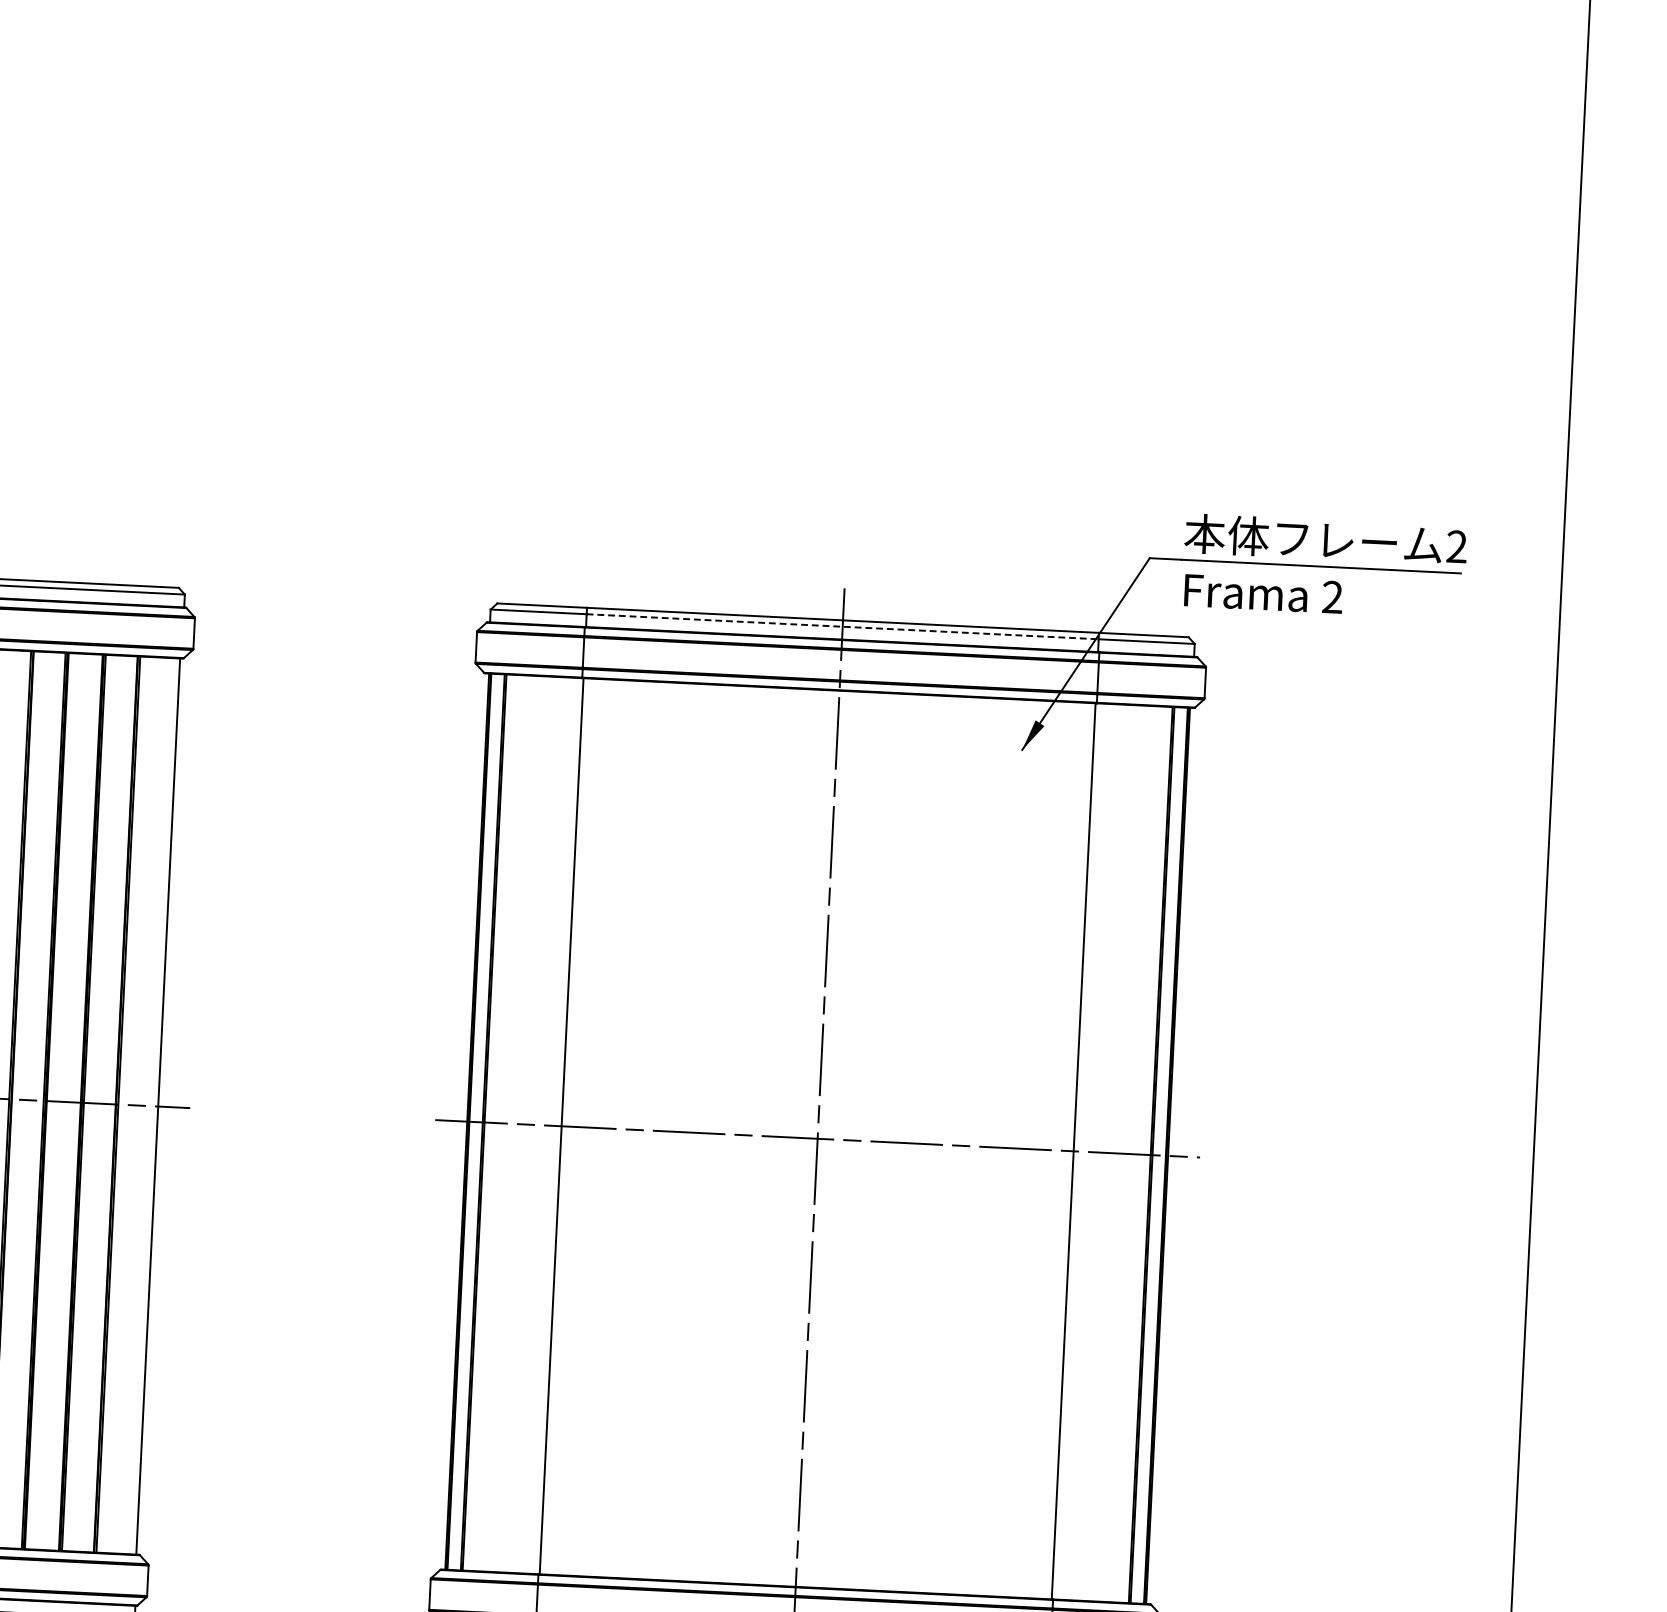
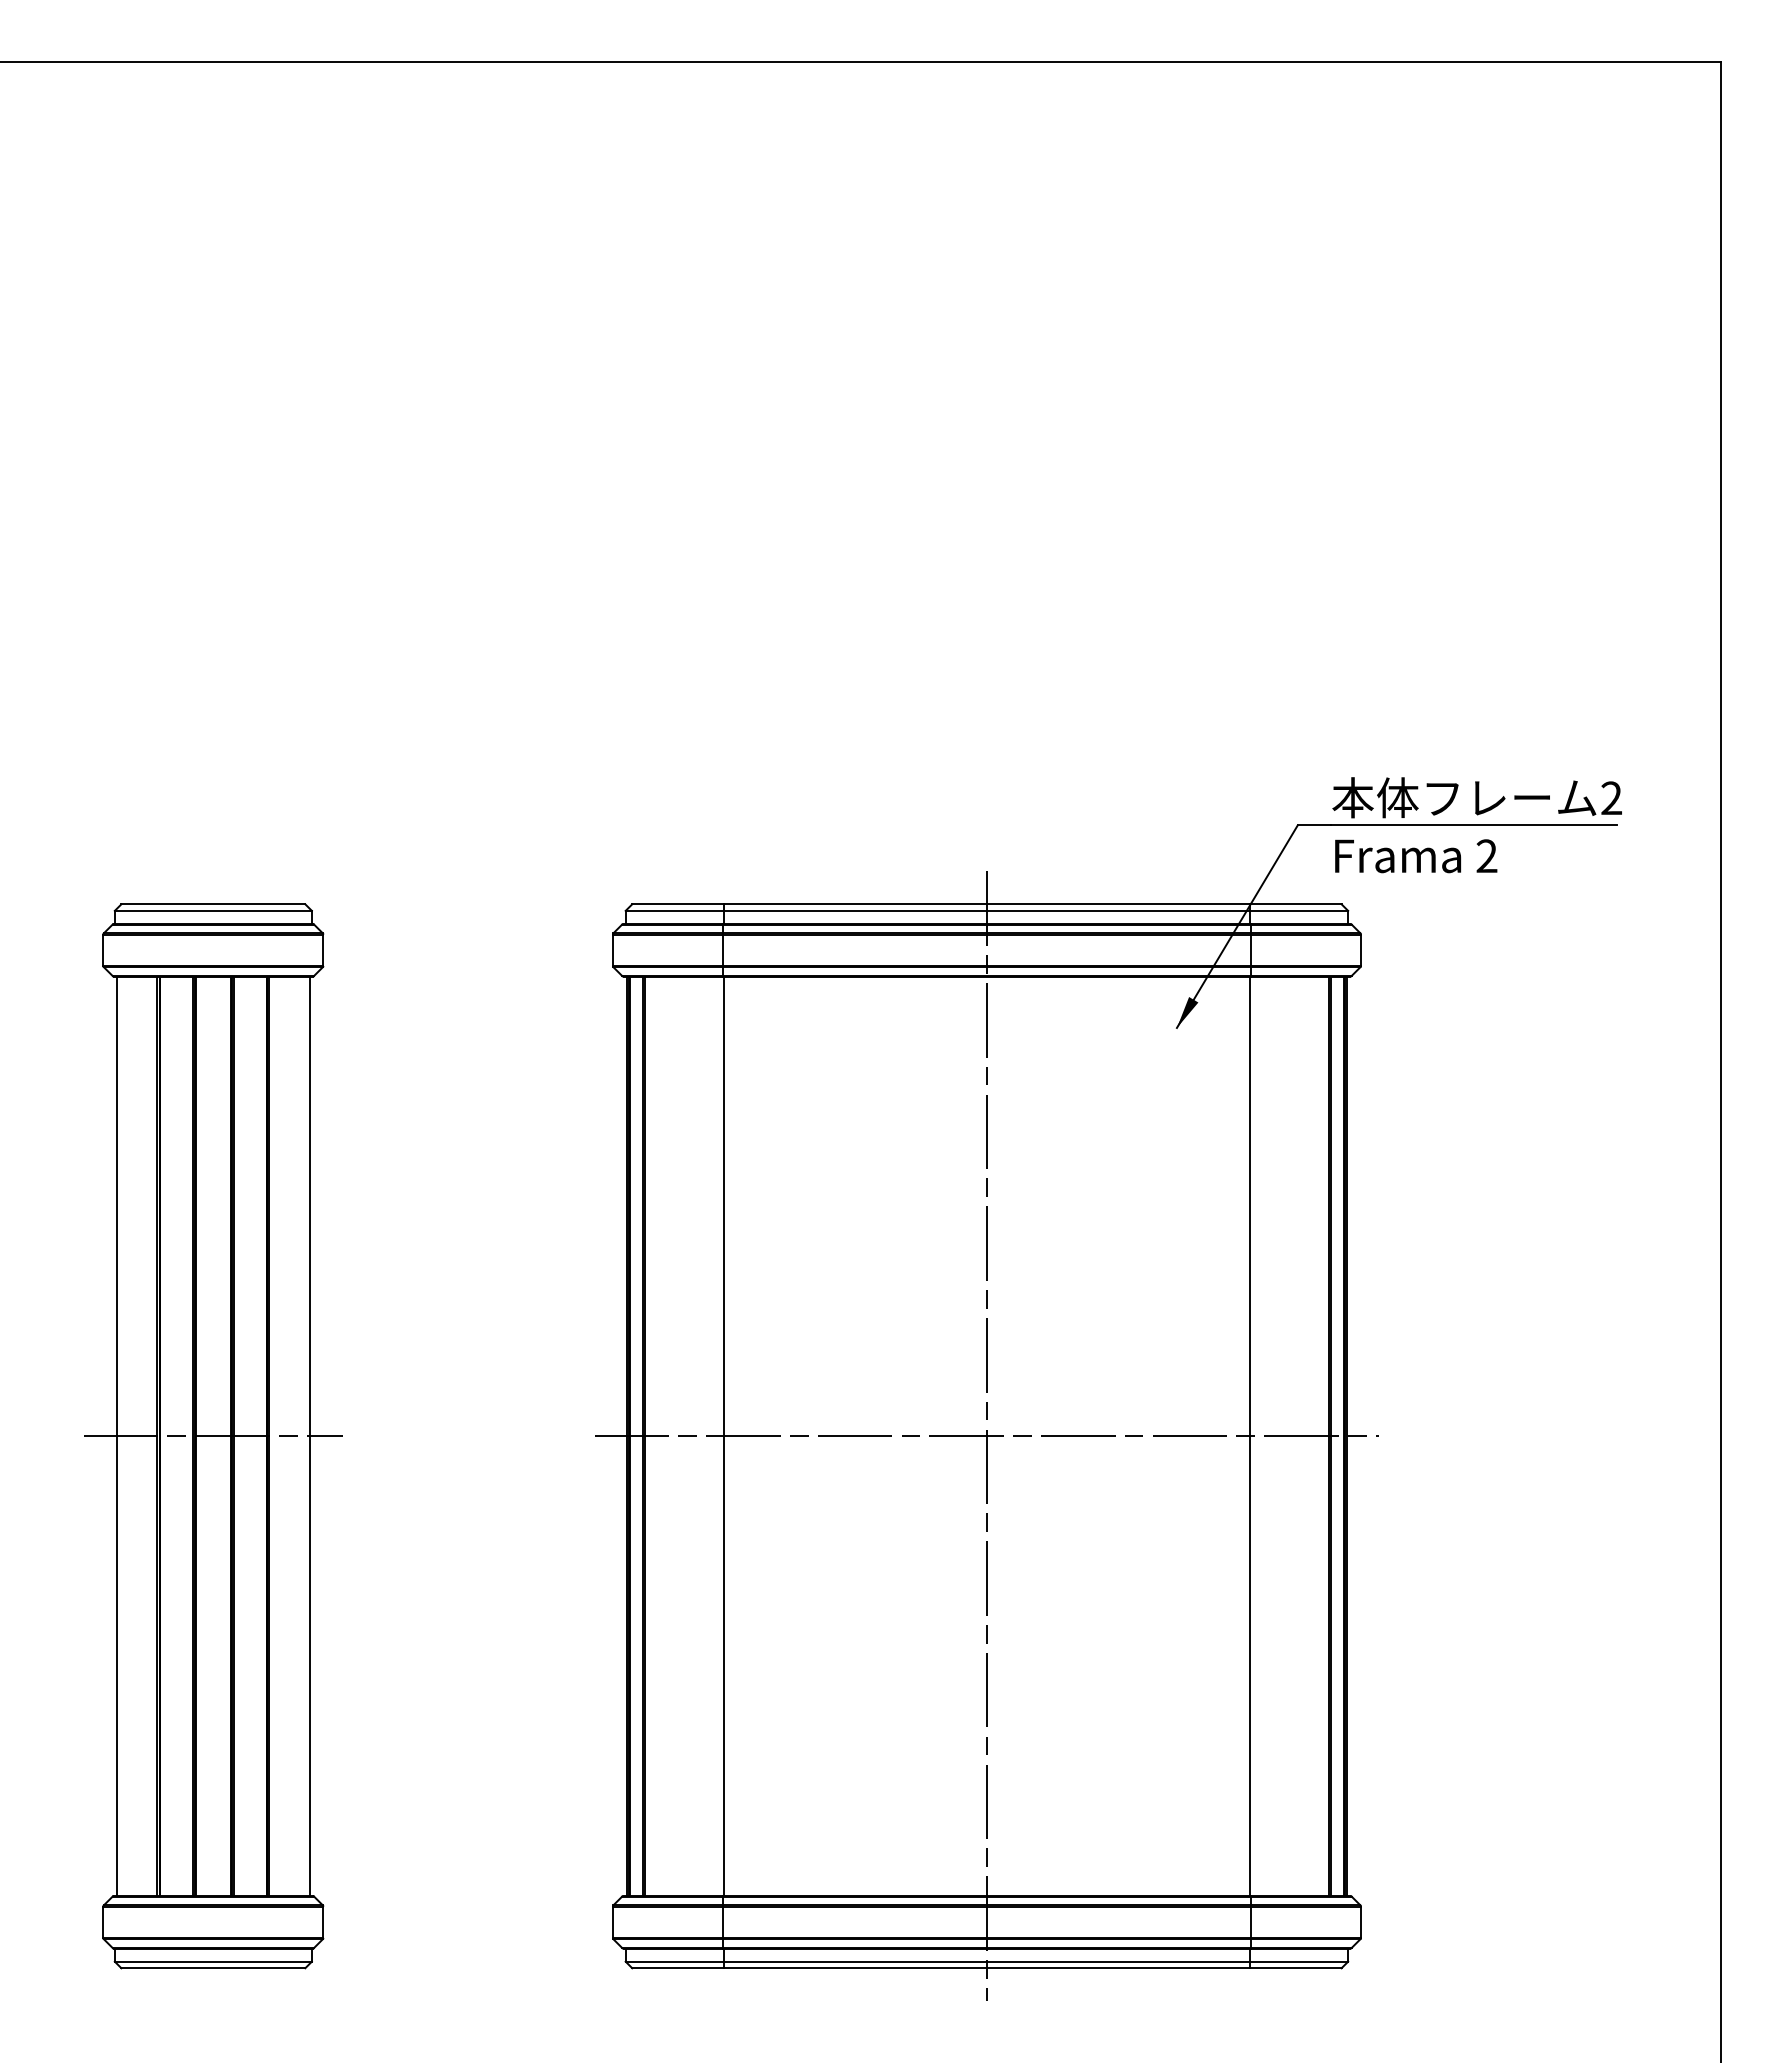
line: (842, 626) -> (986, 910), dashed -> solid

